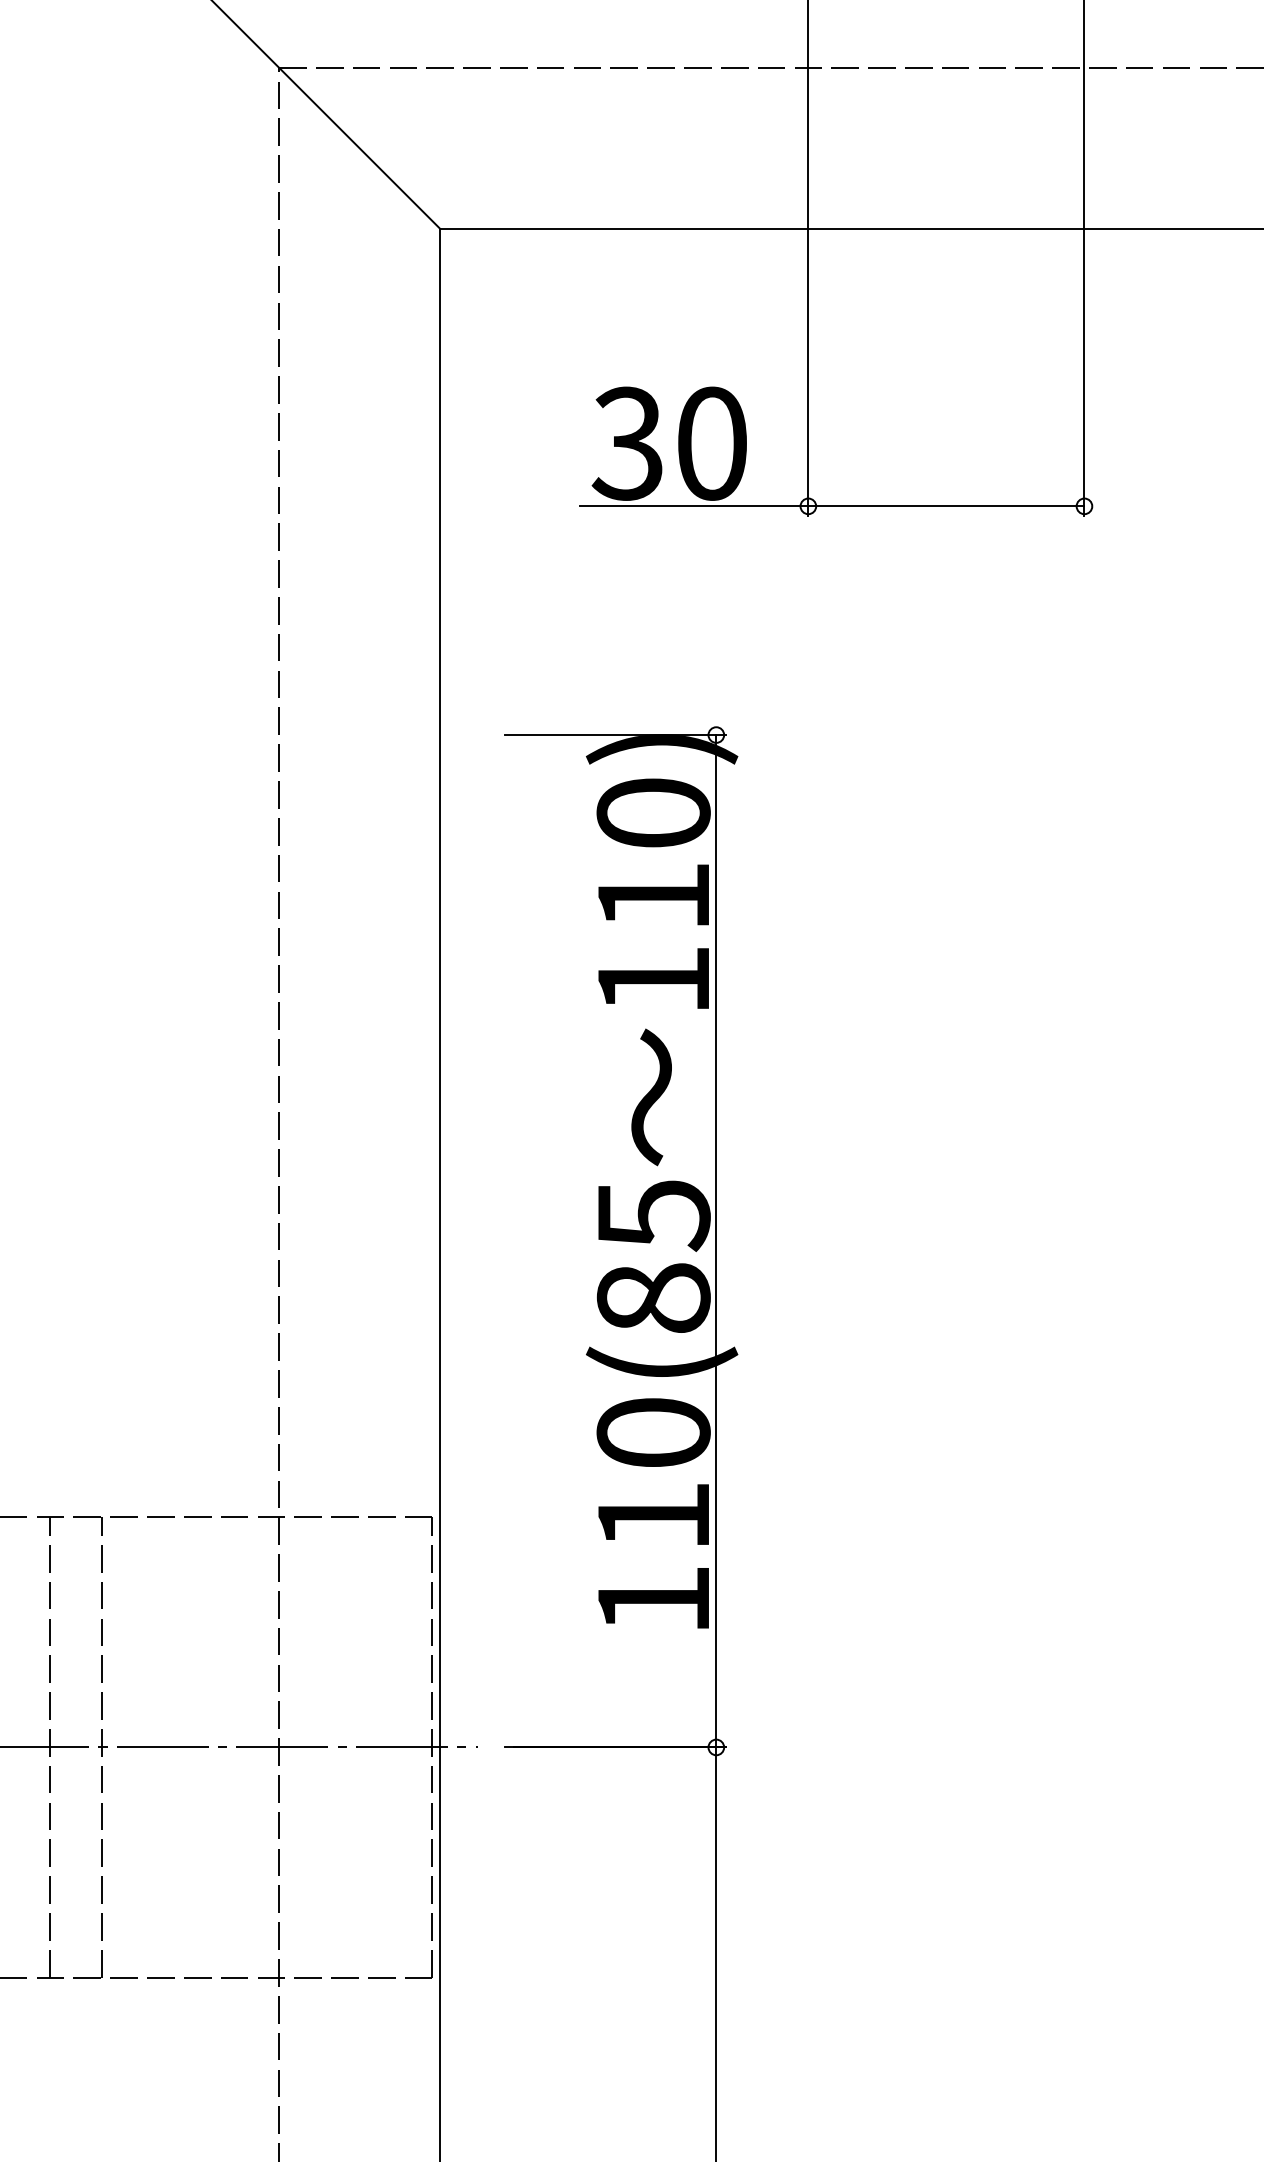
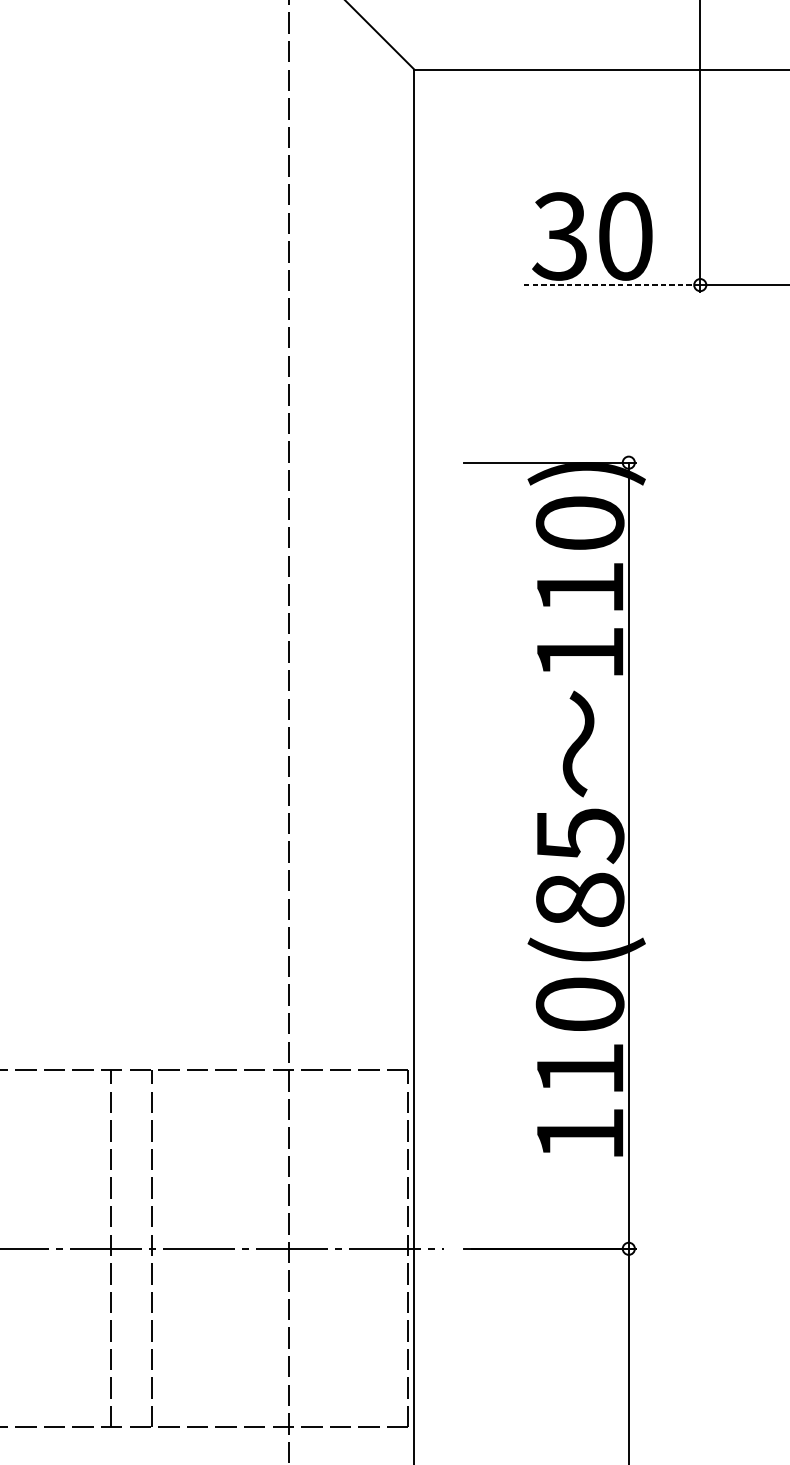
line: (693, 506) -> (611, 285), solid -> dashed

